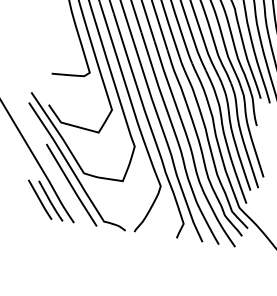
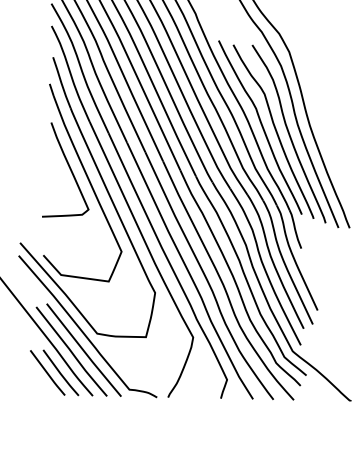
curve: (61, 185) -> (71, 351), added

